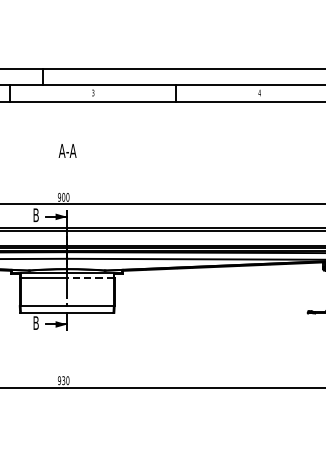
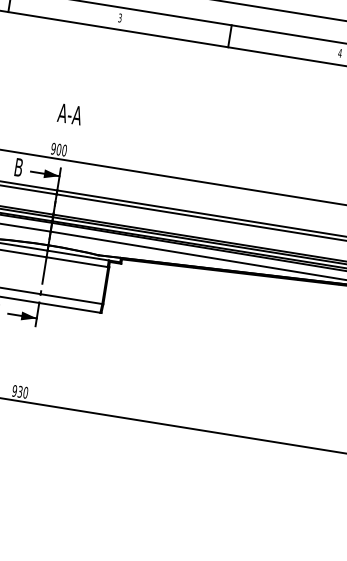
text: (67, 150) -> (69, 113), moved
line: (89, 278) -> (75, 262), dashed -> solid

